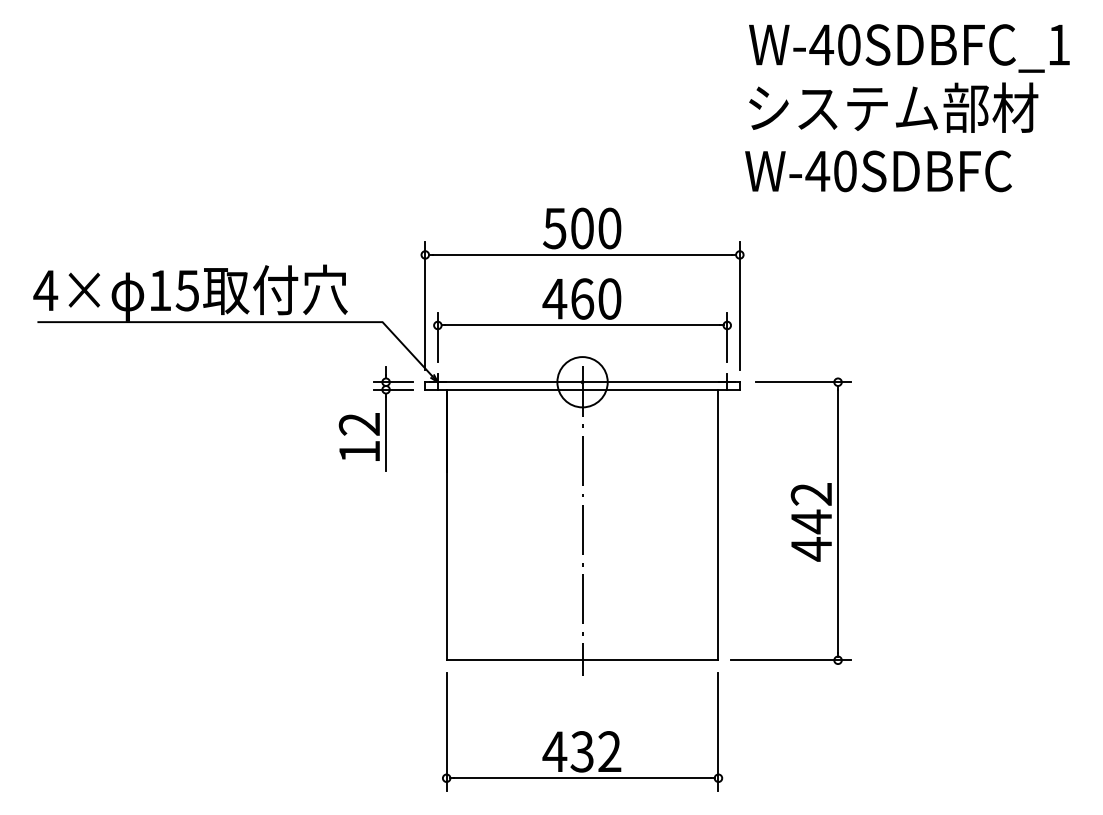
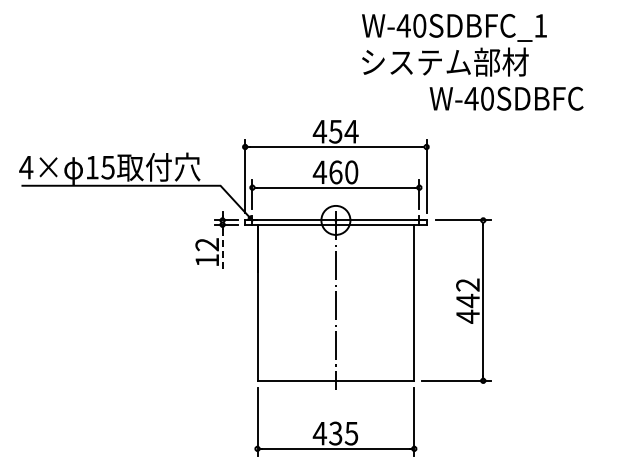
text: (909, 78) -> (454, 45), moved
text: (581, 228) -> (335, 131), 500 -> 454
line: (385, 434) -> (222, 250), solid -> dashed
text: (609, 751) -> (351, 433), 432 -> 435

